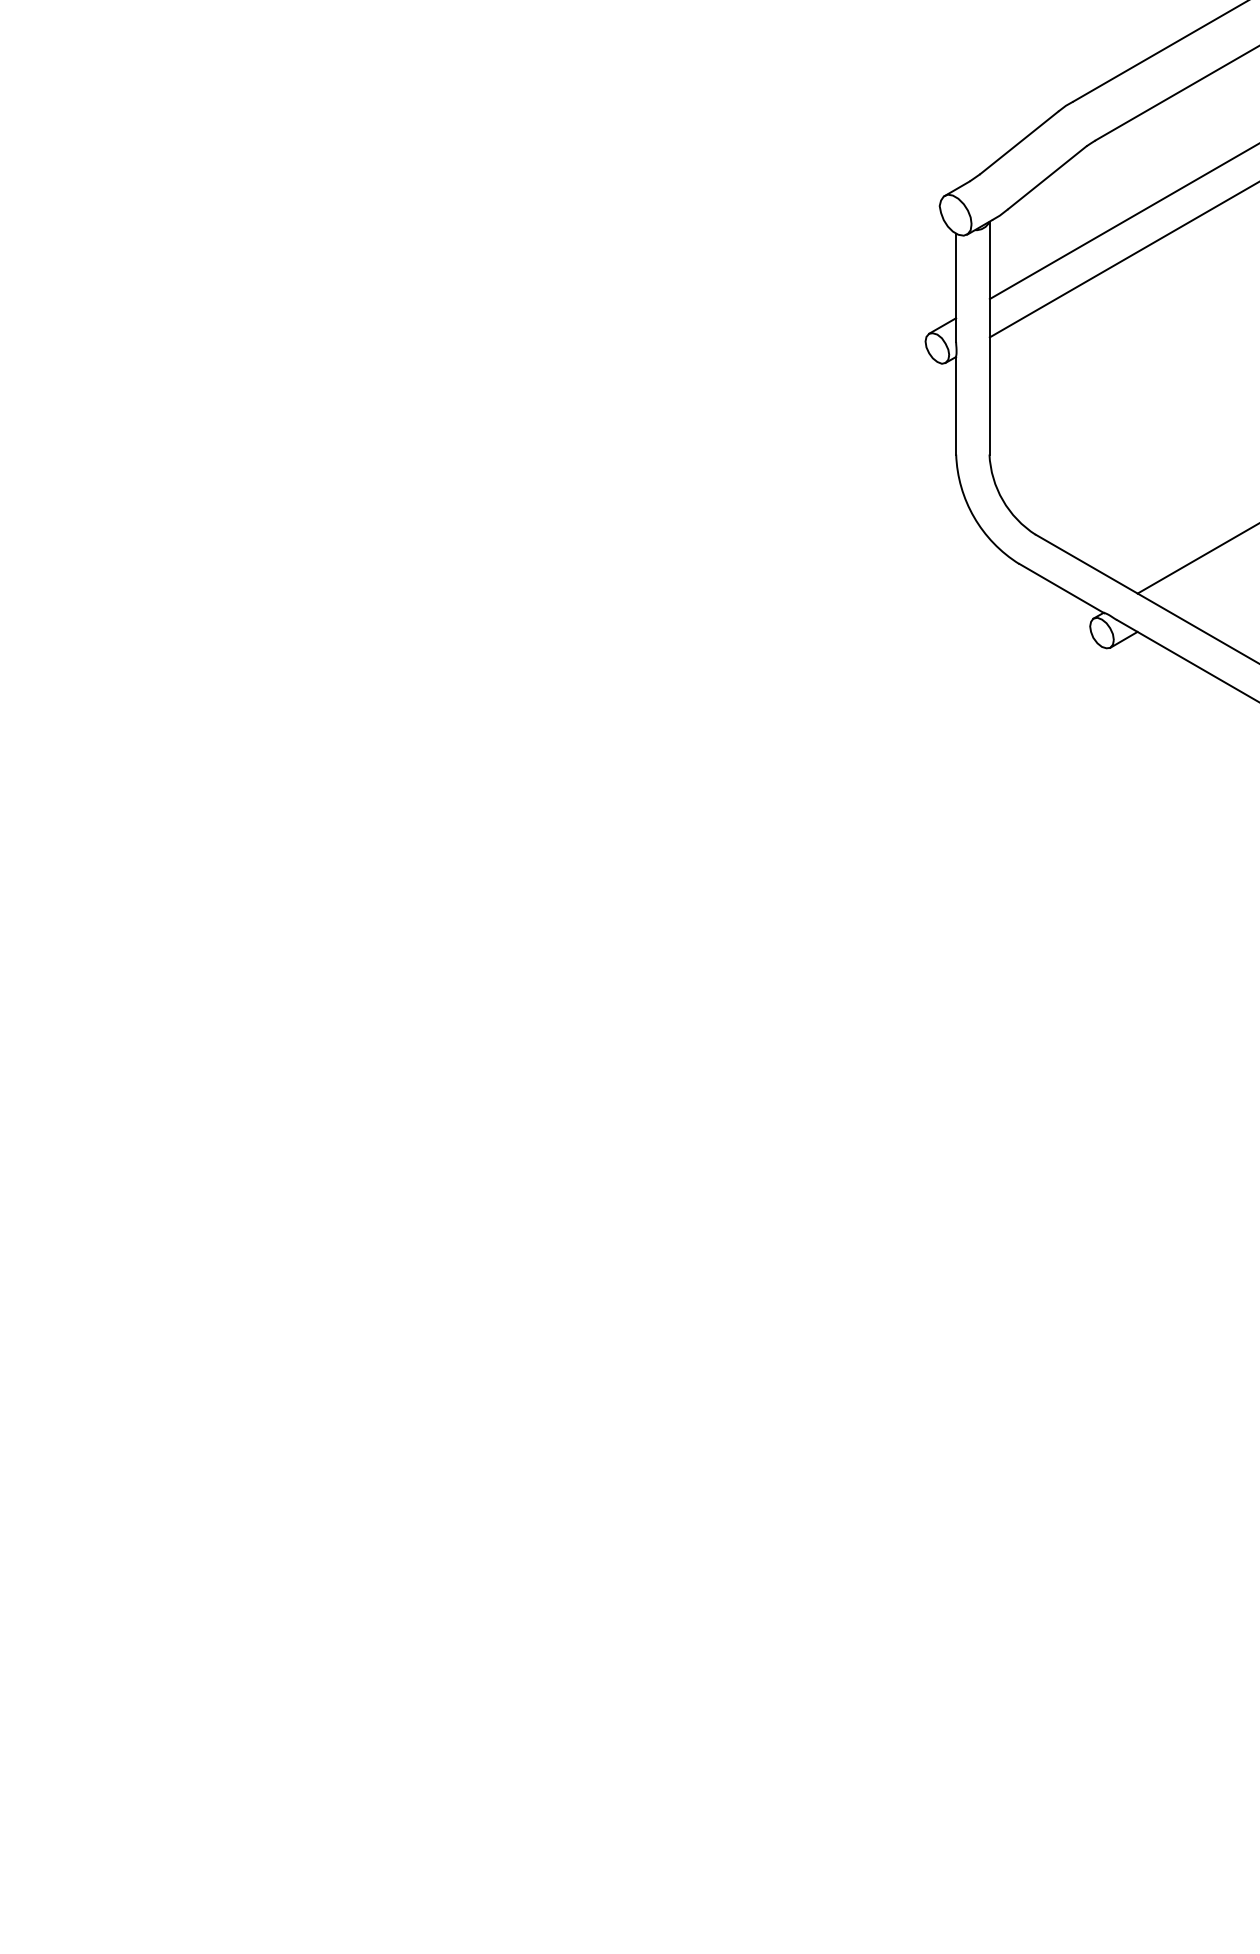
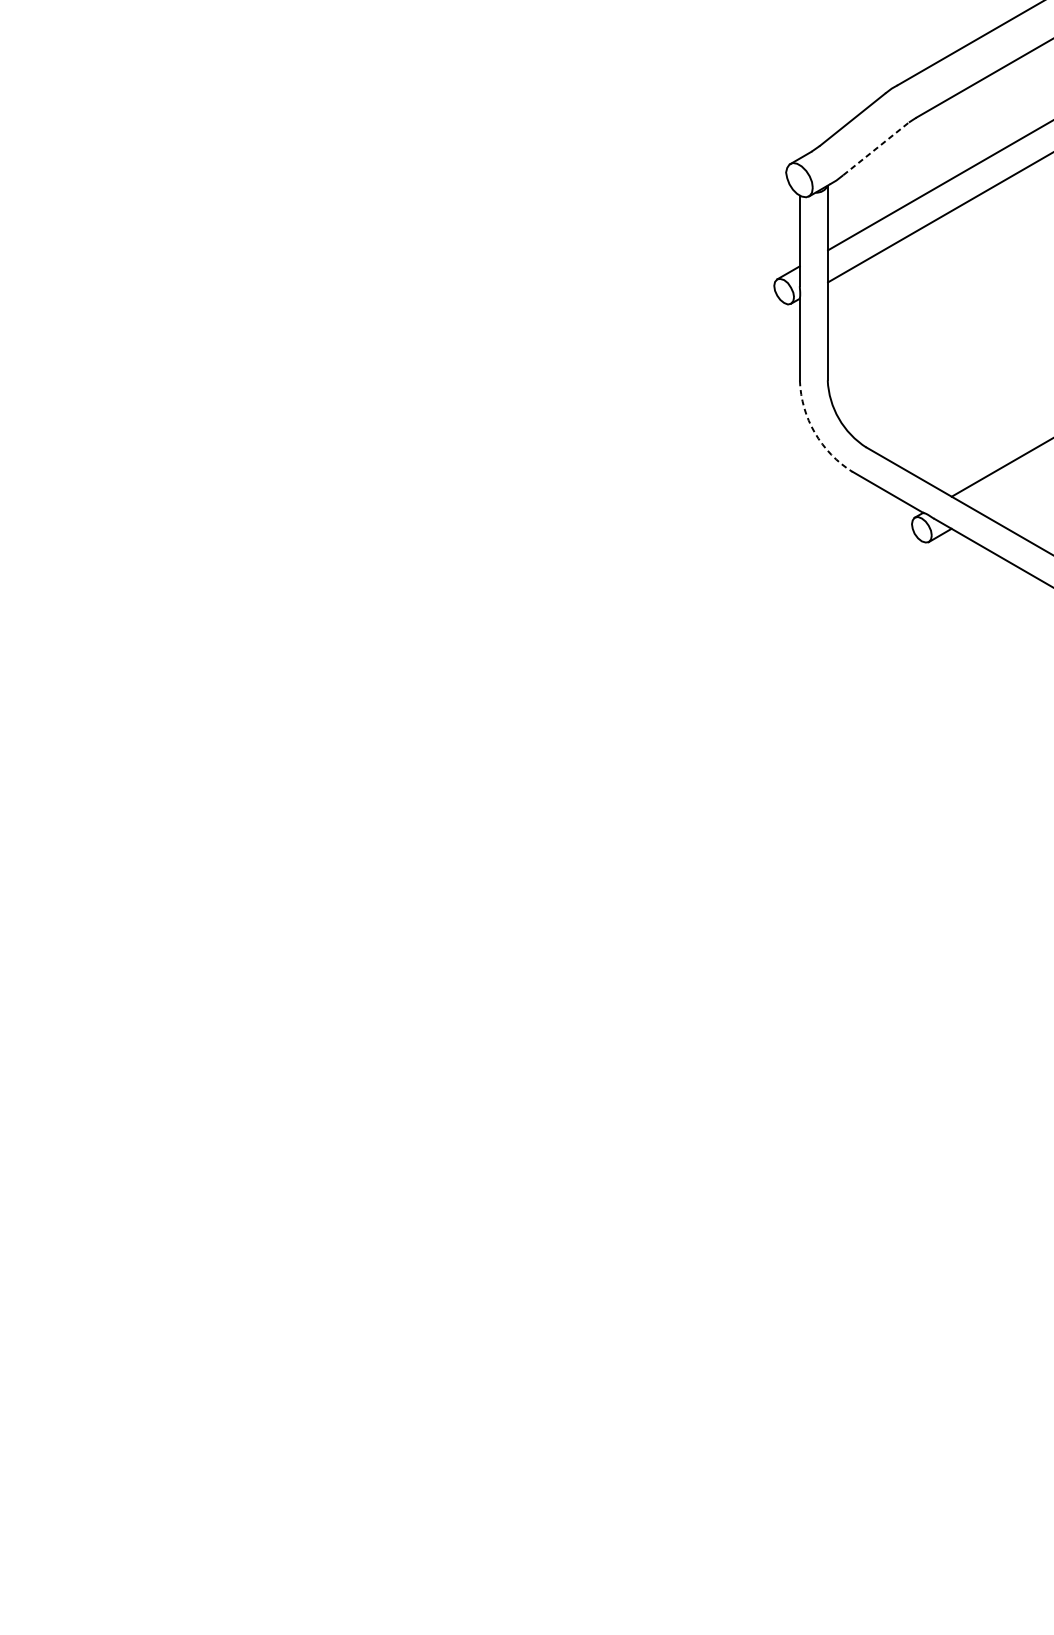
line: (1047, 177) -> (876, 148), solid -> dashed
arc: (974, 517) -> (815, 433), solid -> dashed

